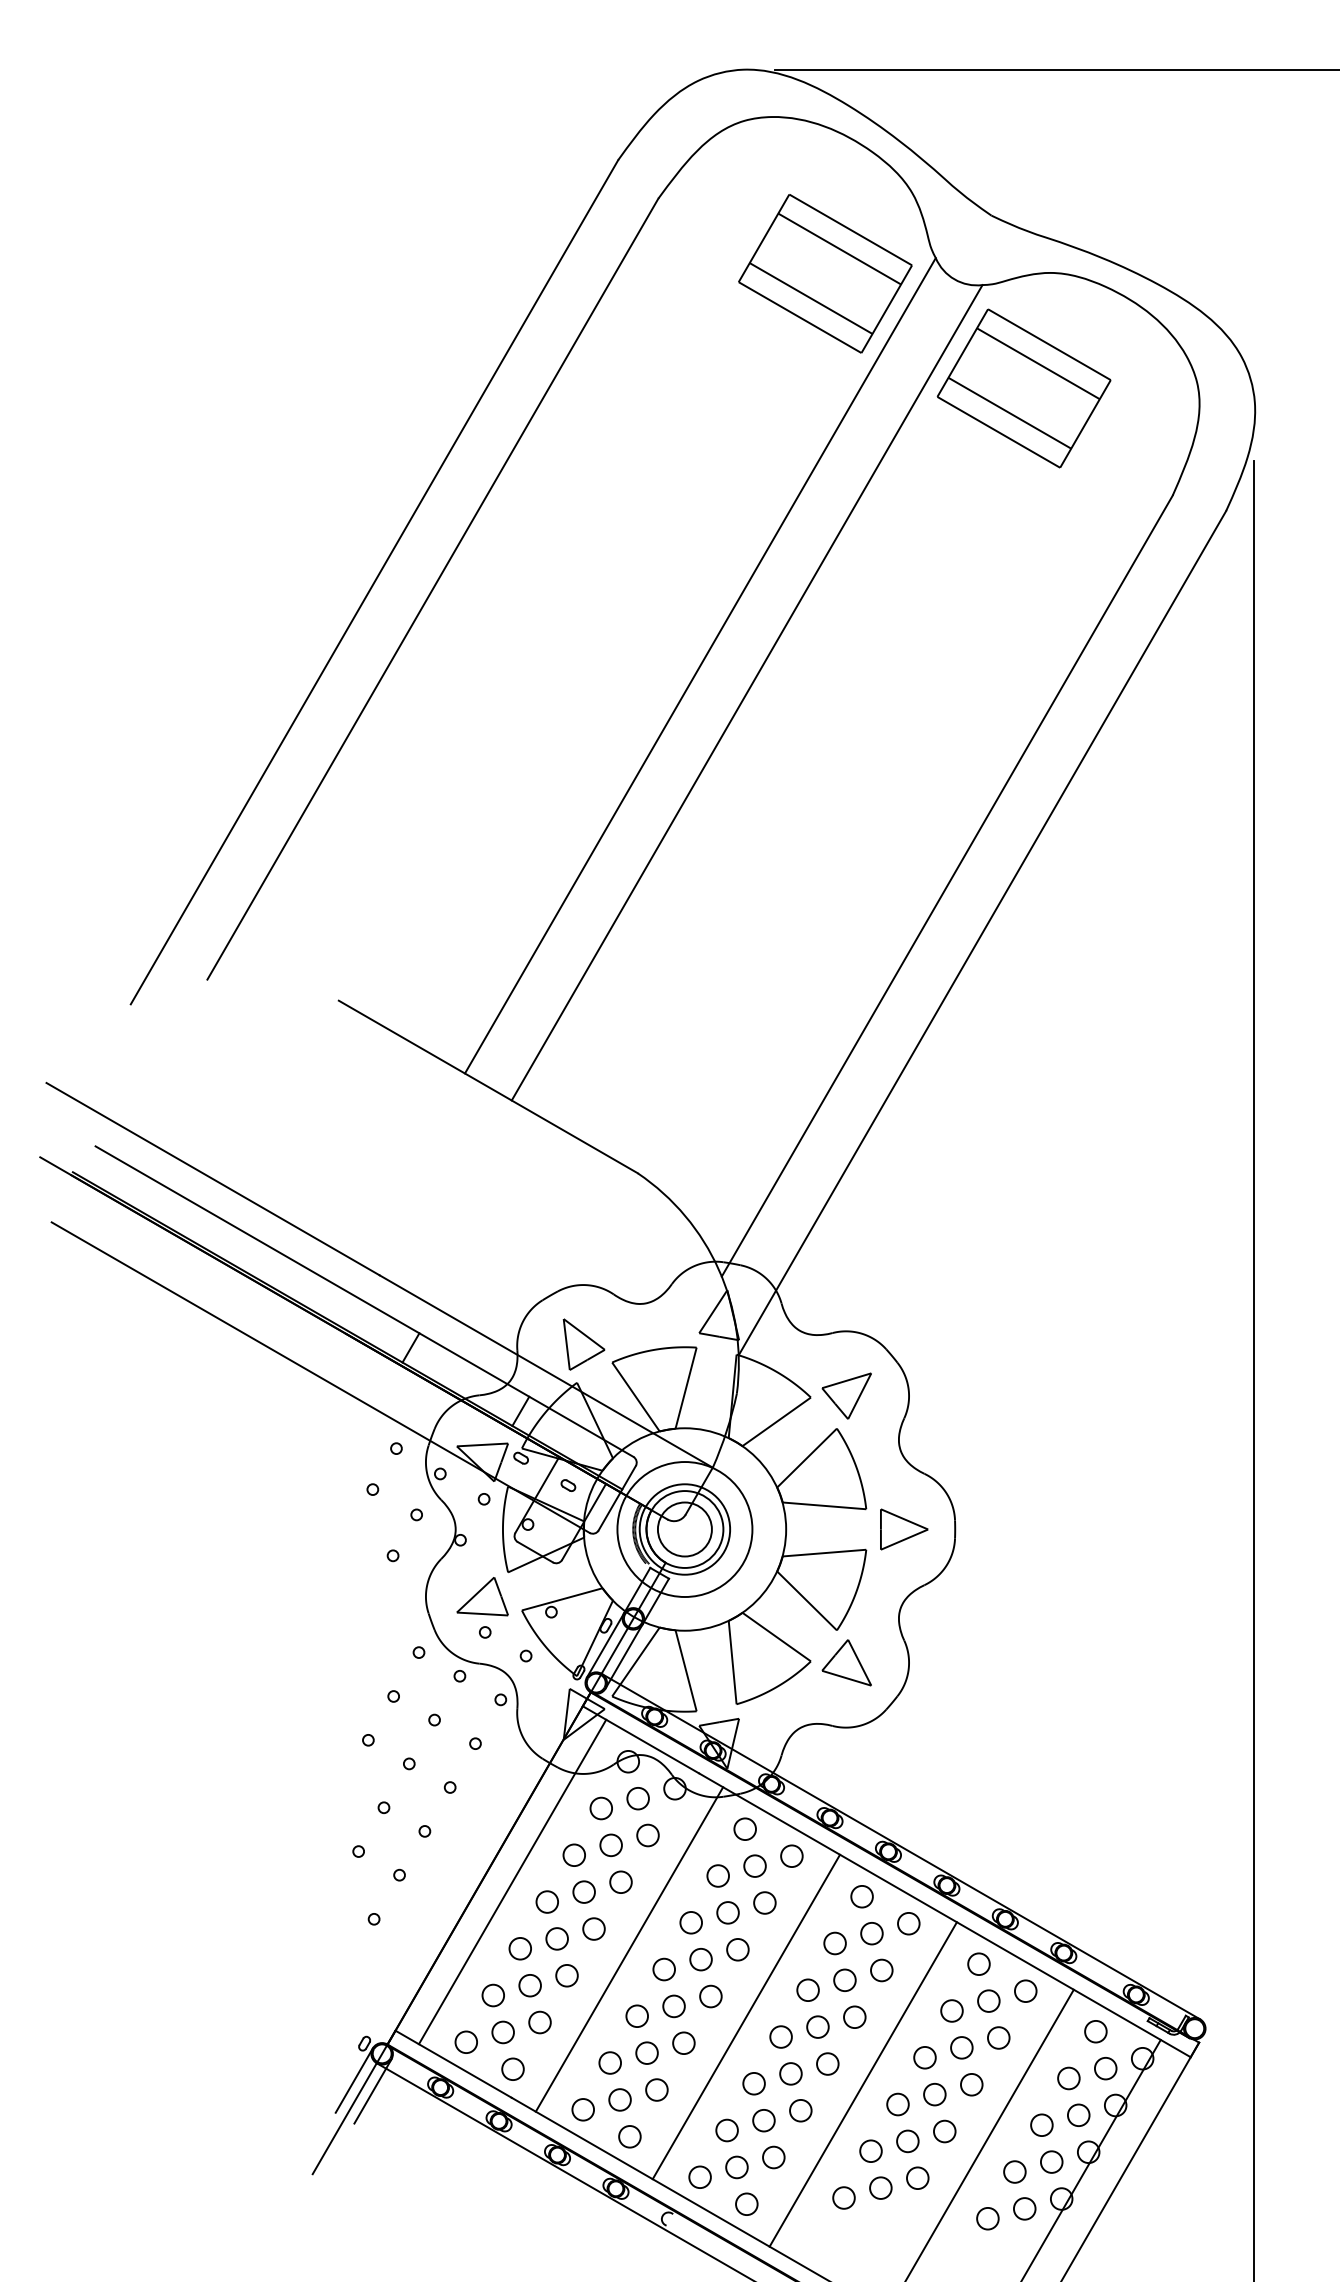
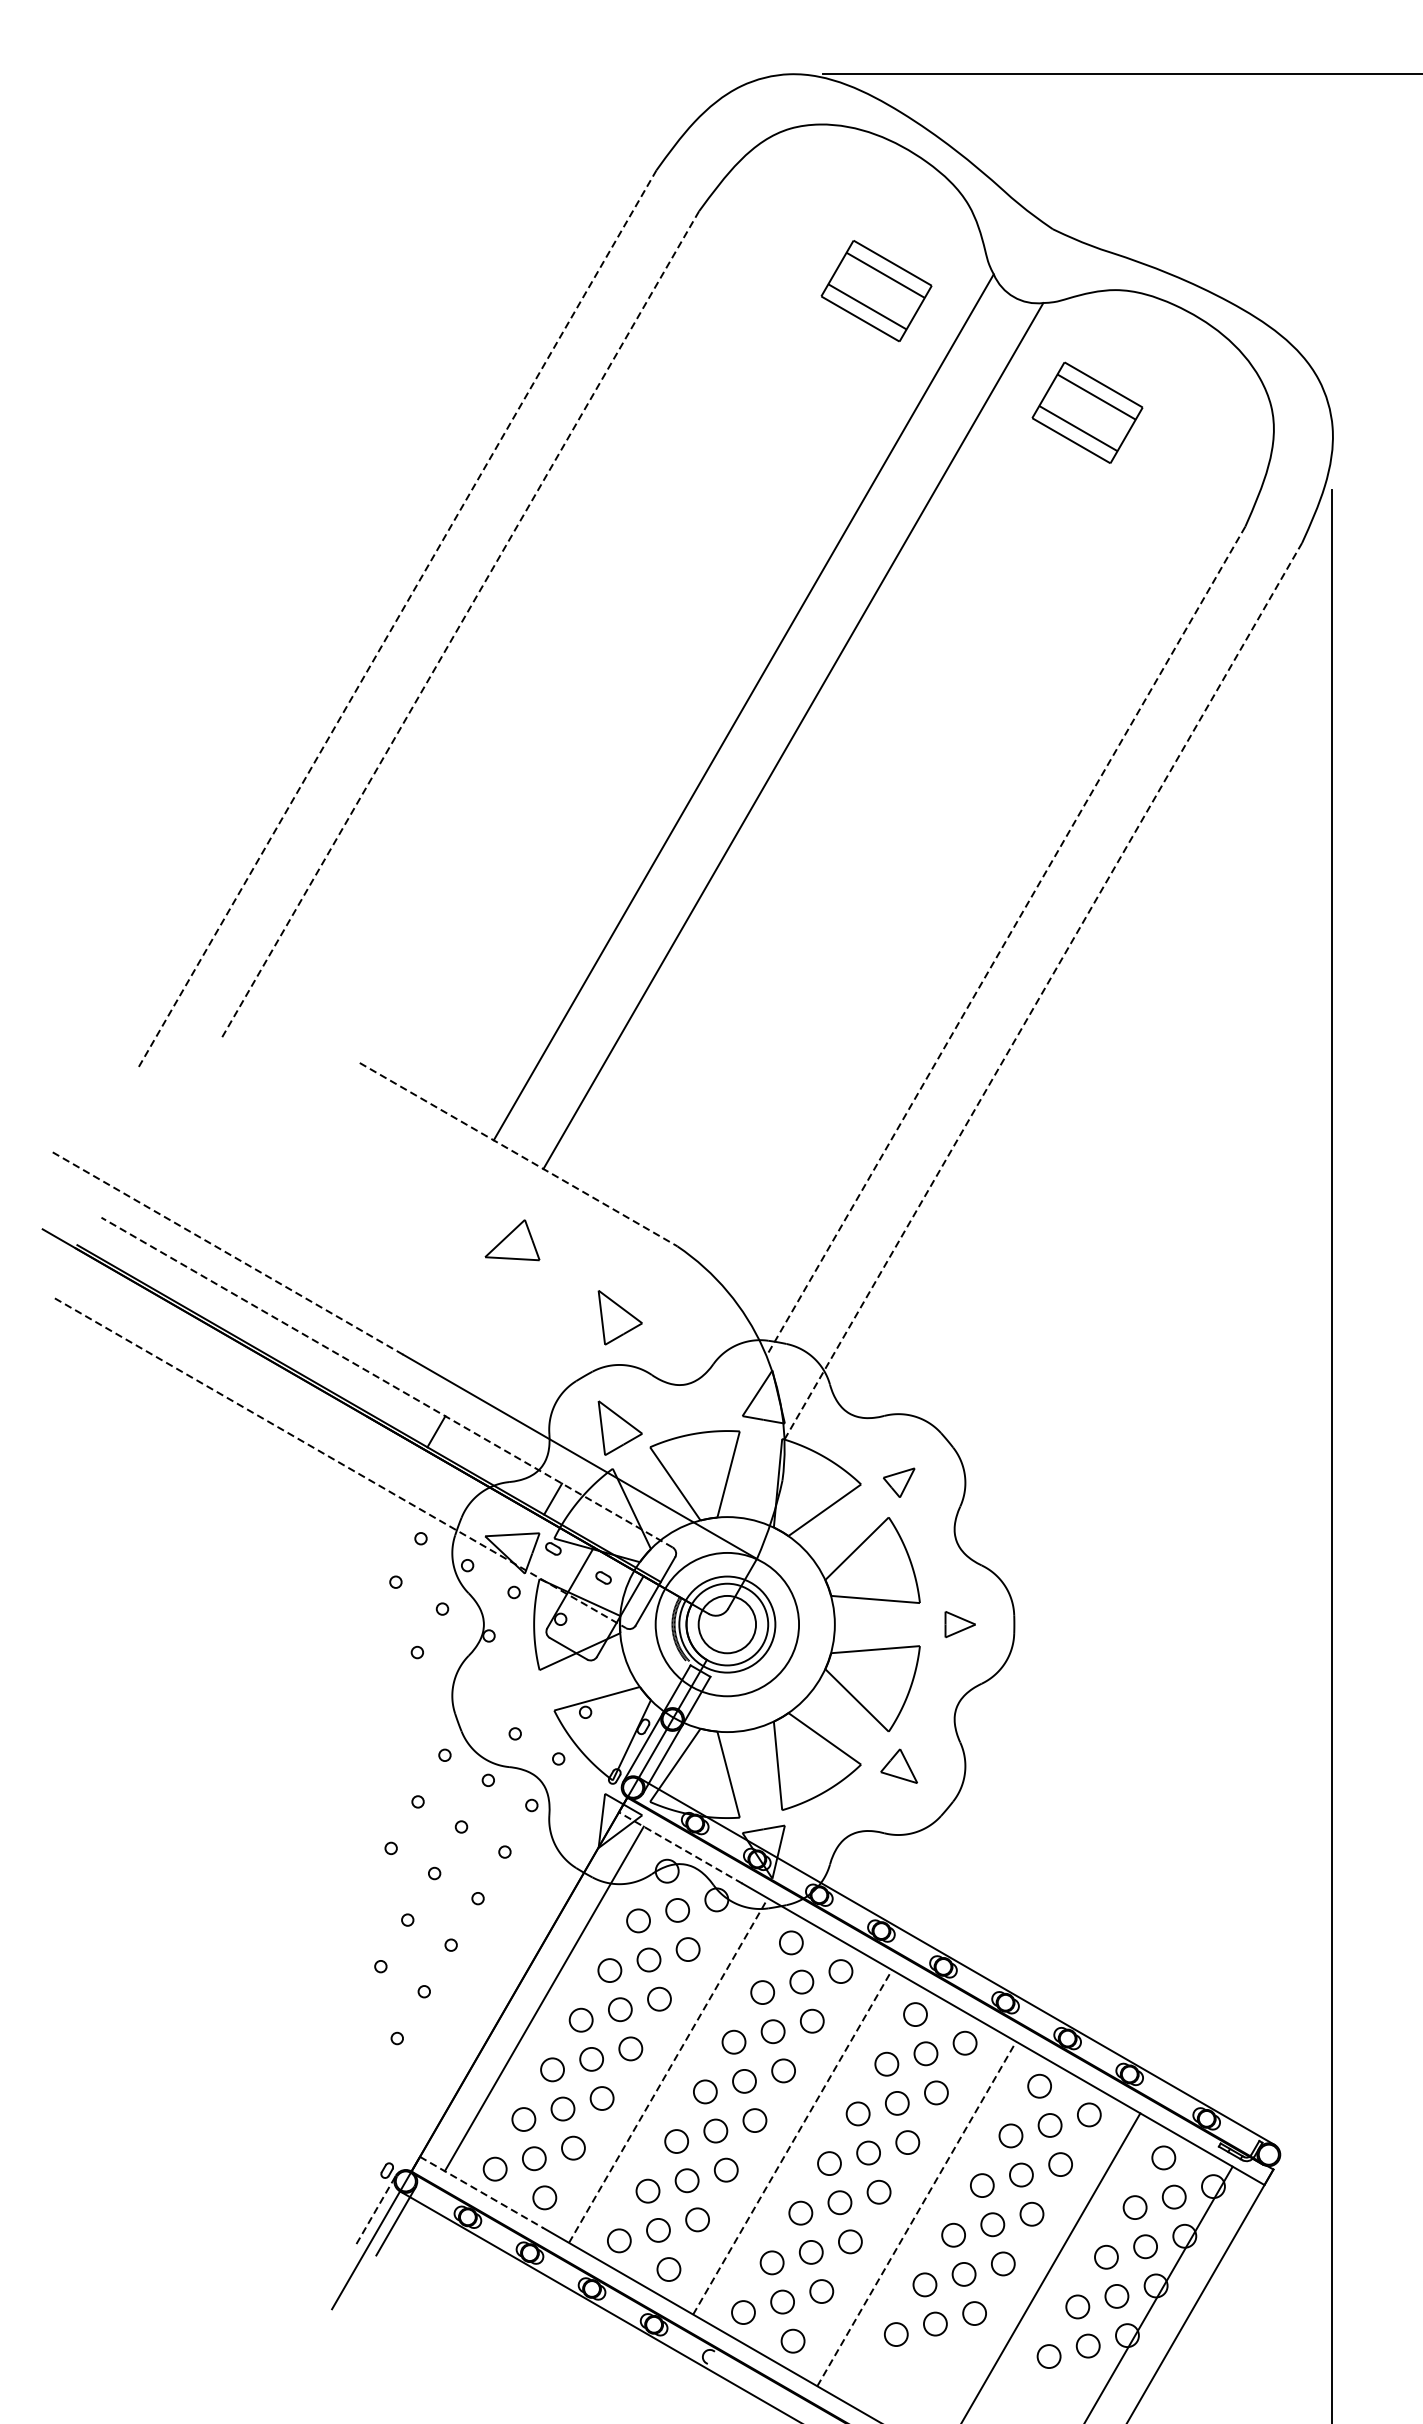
part: (825, 273) -> (876, 290), size x0.6
part: (1023, 388) -> (1086, 412), size x0.6
line: (374, 581) -> (397, 617), solid -> dashed
line: (432, 589) -> (459, 626), solid -> dashed
line: (947, 886) -> (1006, 941), solid -> dashed
line: (982, 932) -> (1043, 990), solid -> dashed
line: (488, 1087) -> (518, 1155), solid -> dashed
line: (212, 1178) -> (225, 1251), solid -> dashed
part: (583, 1240) -> (619, 1317), added
line: (364, 1301) -> (387, 1382), solid -> dashed
line: (321, 1377) -> (341, 1463), solid -> dashed
part: (846, 1395) -> (898, 1482), size x0.6
part: (904, 1529) -> (960, 1624), size x0.6
part: (482, 1596) -> (512, 1240), moved
part: (846, 1662) -> (898, 1765), size x0.7
line: (640, 1739) -> (680, 1847), solid -> dashed
line: (629, 1949) -> (668, 2070), solid -> dashed
line: (746, 2016) -> (792, 2141), solid -> dashed
line: (454, 2064) -> (482, 2192), solid -> dashed
line: (354, 2080) -> (376, 2209), solid -> dashed
line: (863, 2084) -> (916, 2213), solid -> dashed

